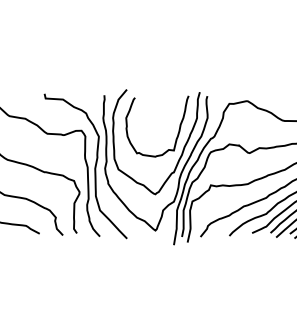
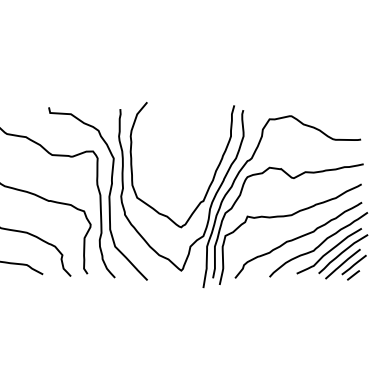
curve: (178, 131) -> (208, 152), removed

